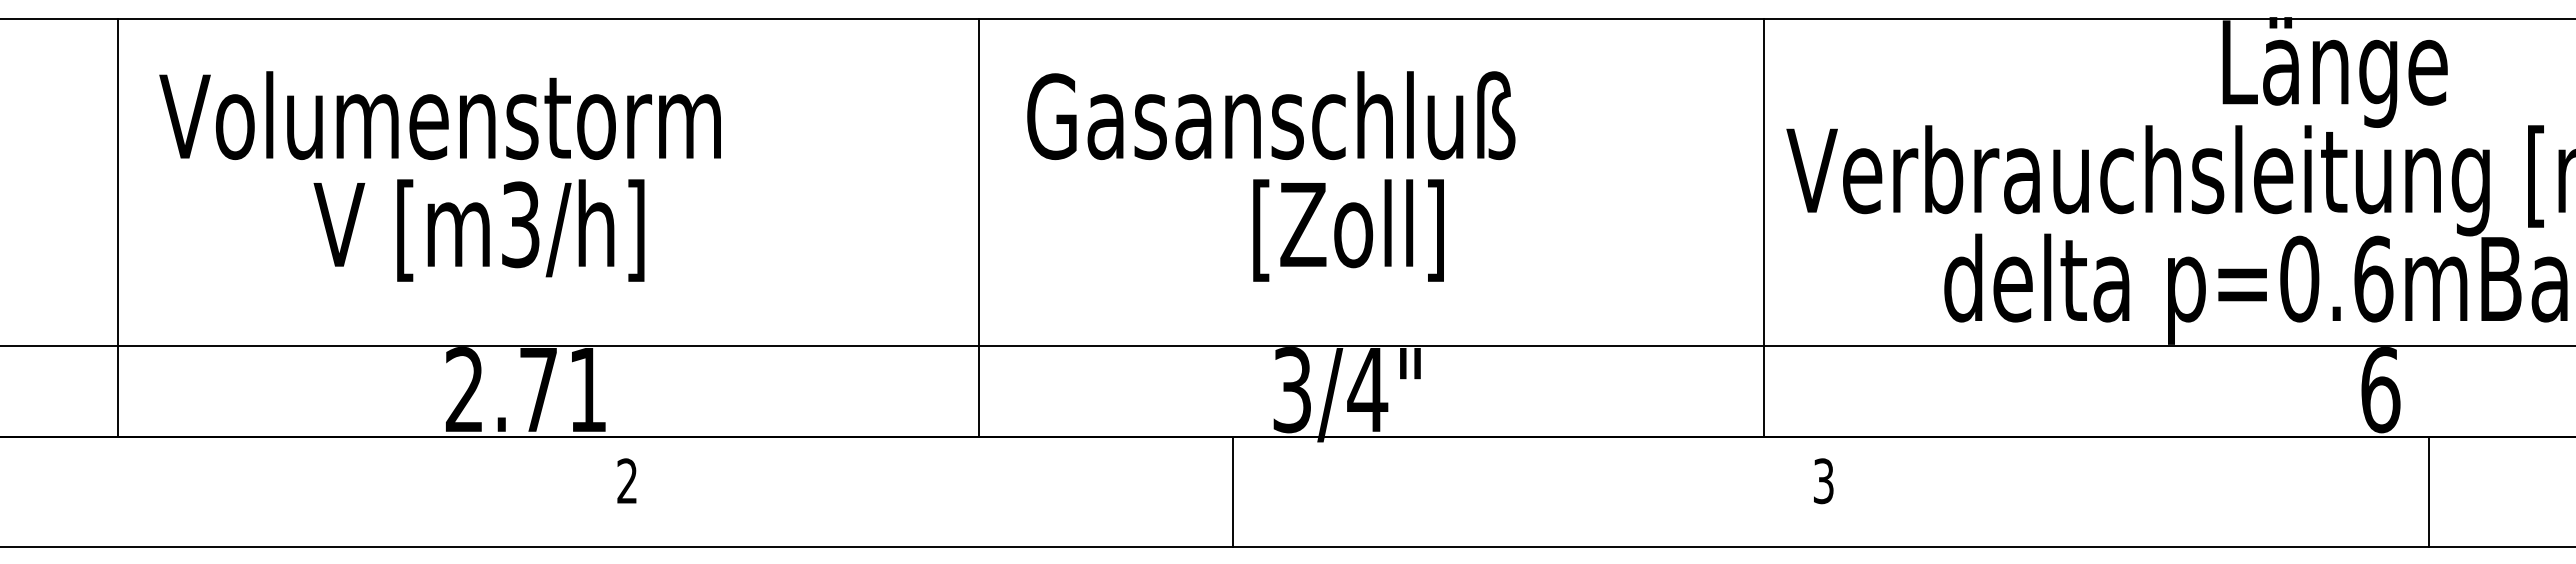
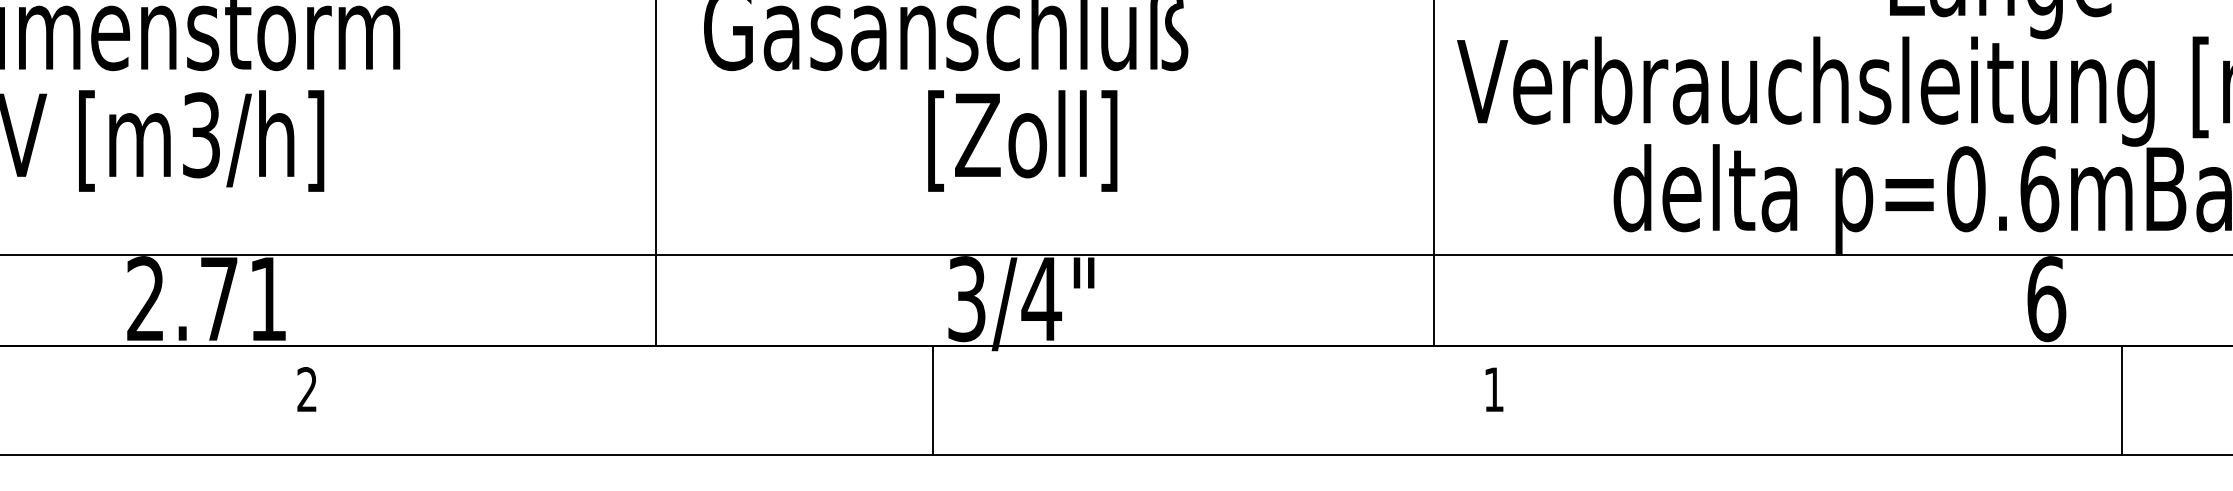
text: (1823, 481) -> (1493, 389), 3 -> 1
line: (1232, 491) -> (933, 399), moved
line: (2428, 491) -> (2121, 399), moved

